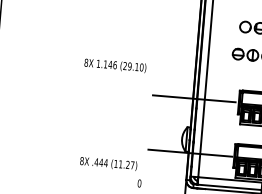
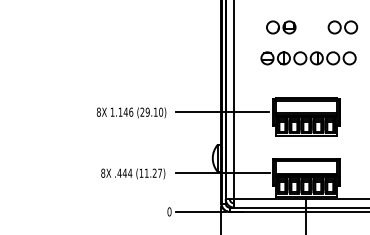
text: (115, 65) -> (131, 112), moved
text: (108, 163) -> (133, 173), moved
line: (168, 185) -> (201, 211), added

